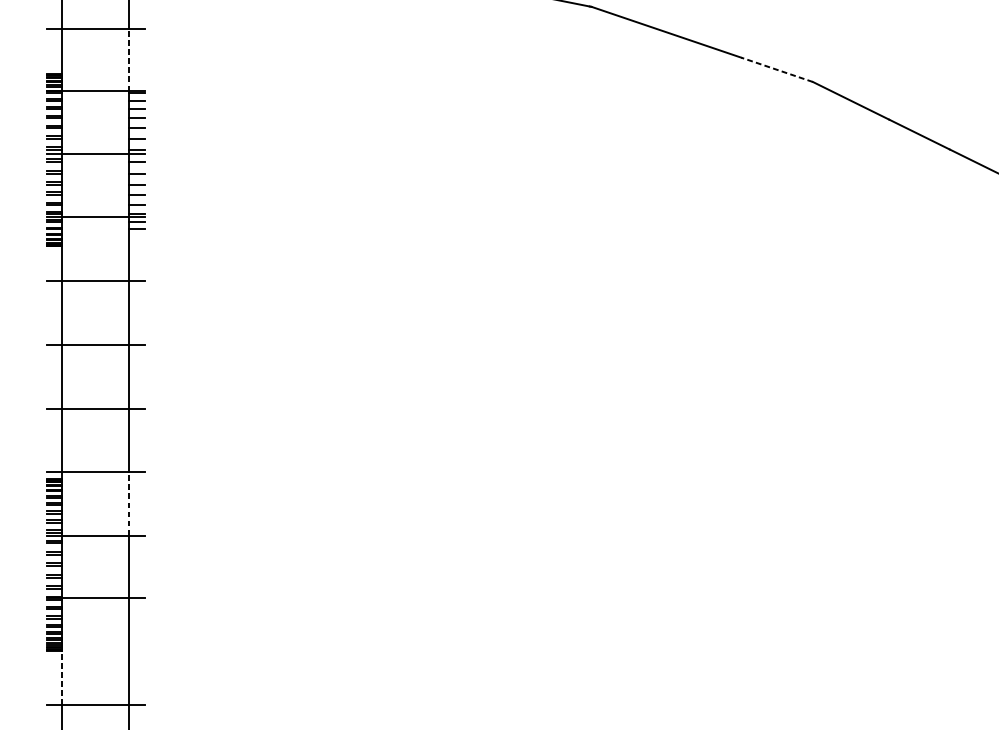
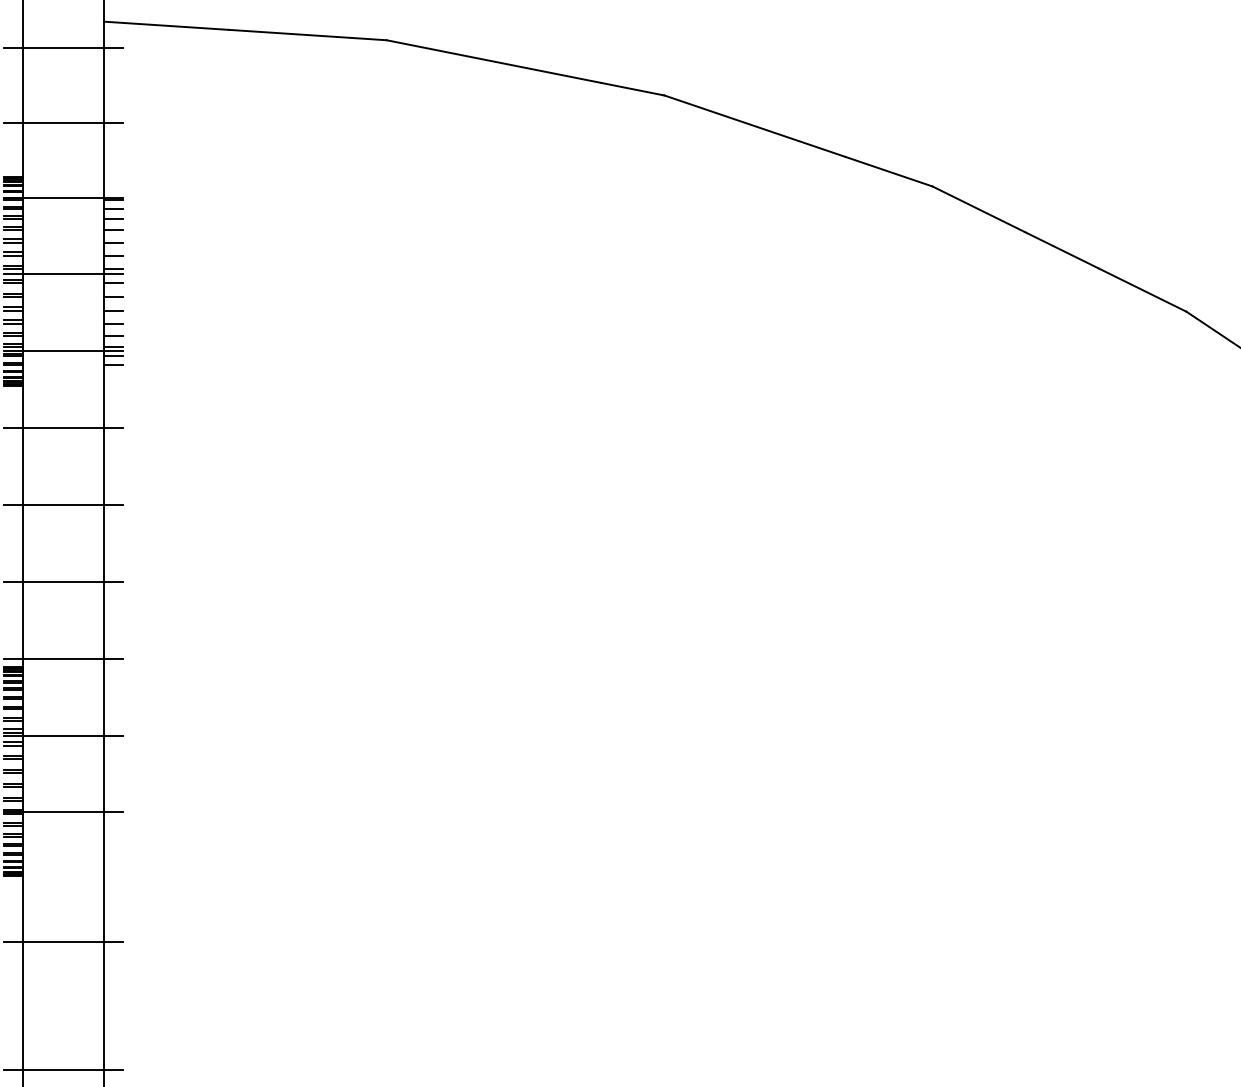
line: (129, 60) -> (104, 160), dashed -> solid
line: (777, 69) -> (889, 171), dashed -> solid
line: (129, 503) -> (104, 697), dashed -> solid
line: (61, 677) -> (22, 908), dashed -> solid

